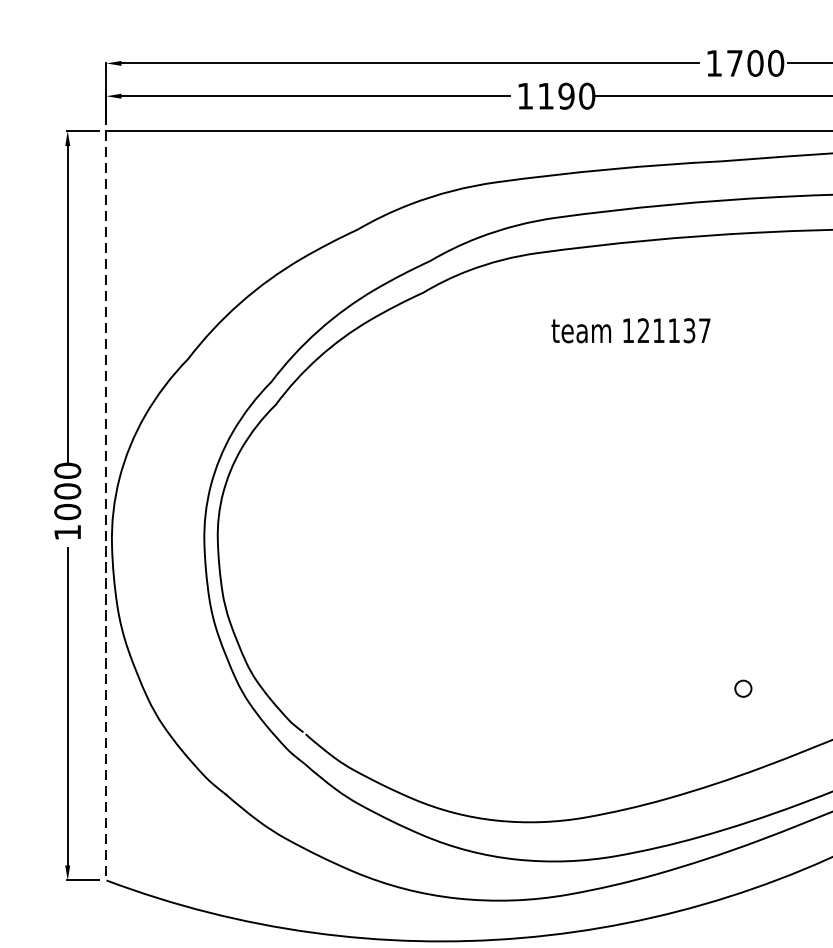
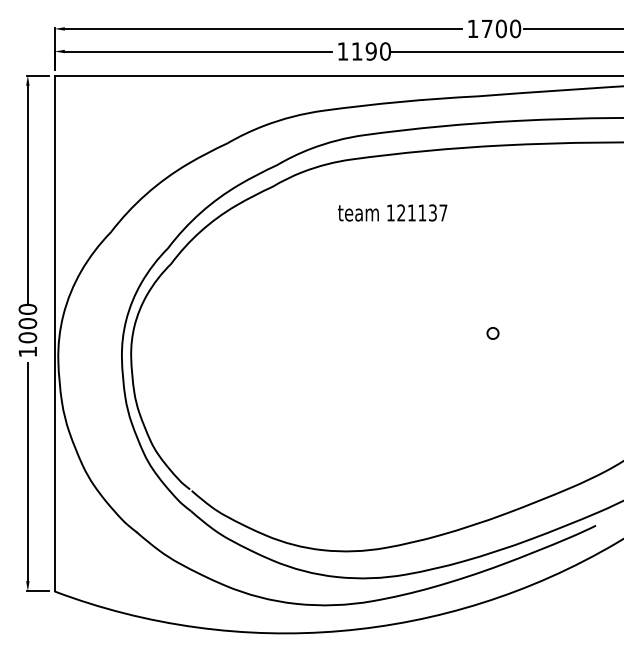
text: (630, 330) -> (392, 212), moved
line: (106, 505) -> (54, 333), dashed -> solid
circle: (742, 688) -> (492, 333), moved

